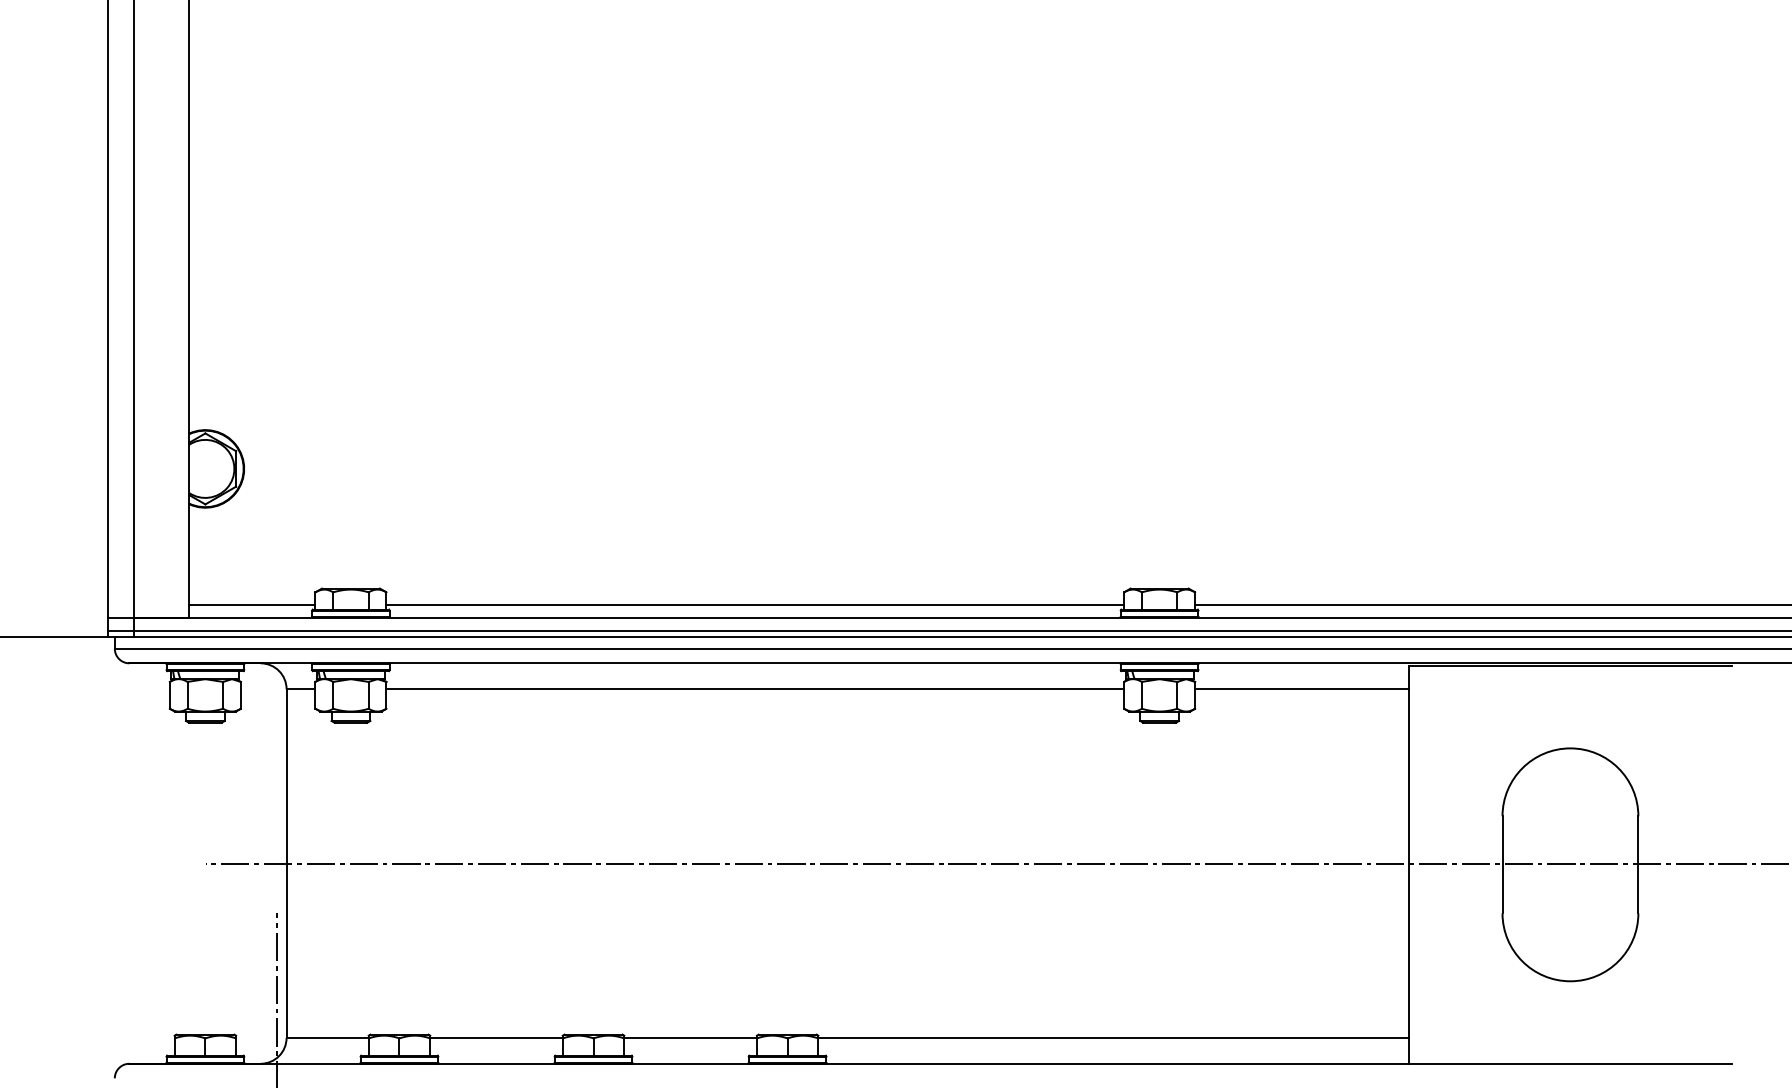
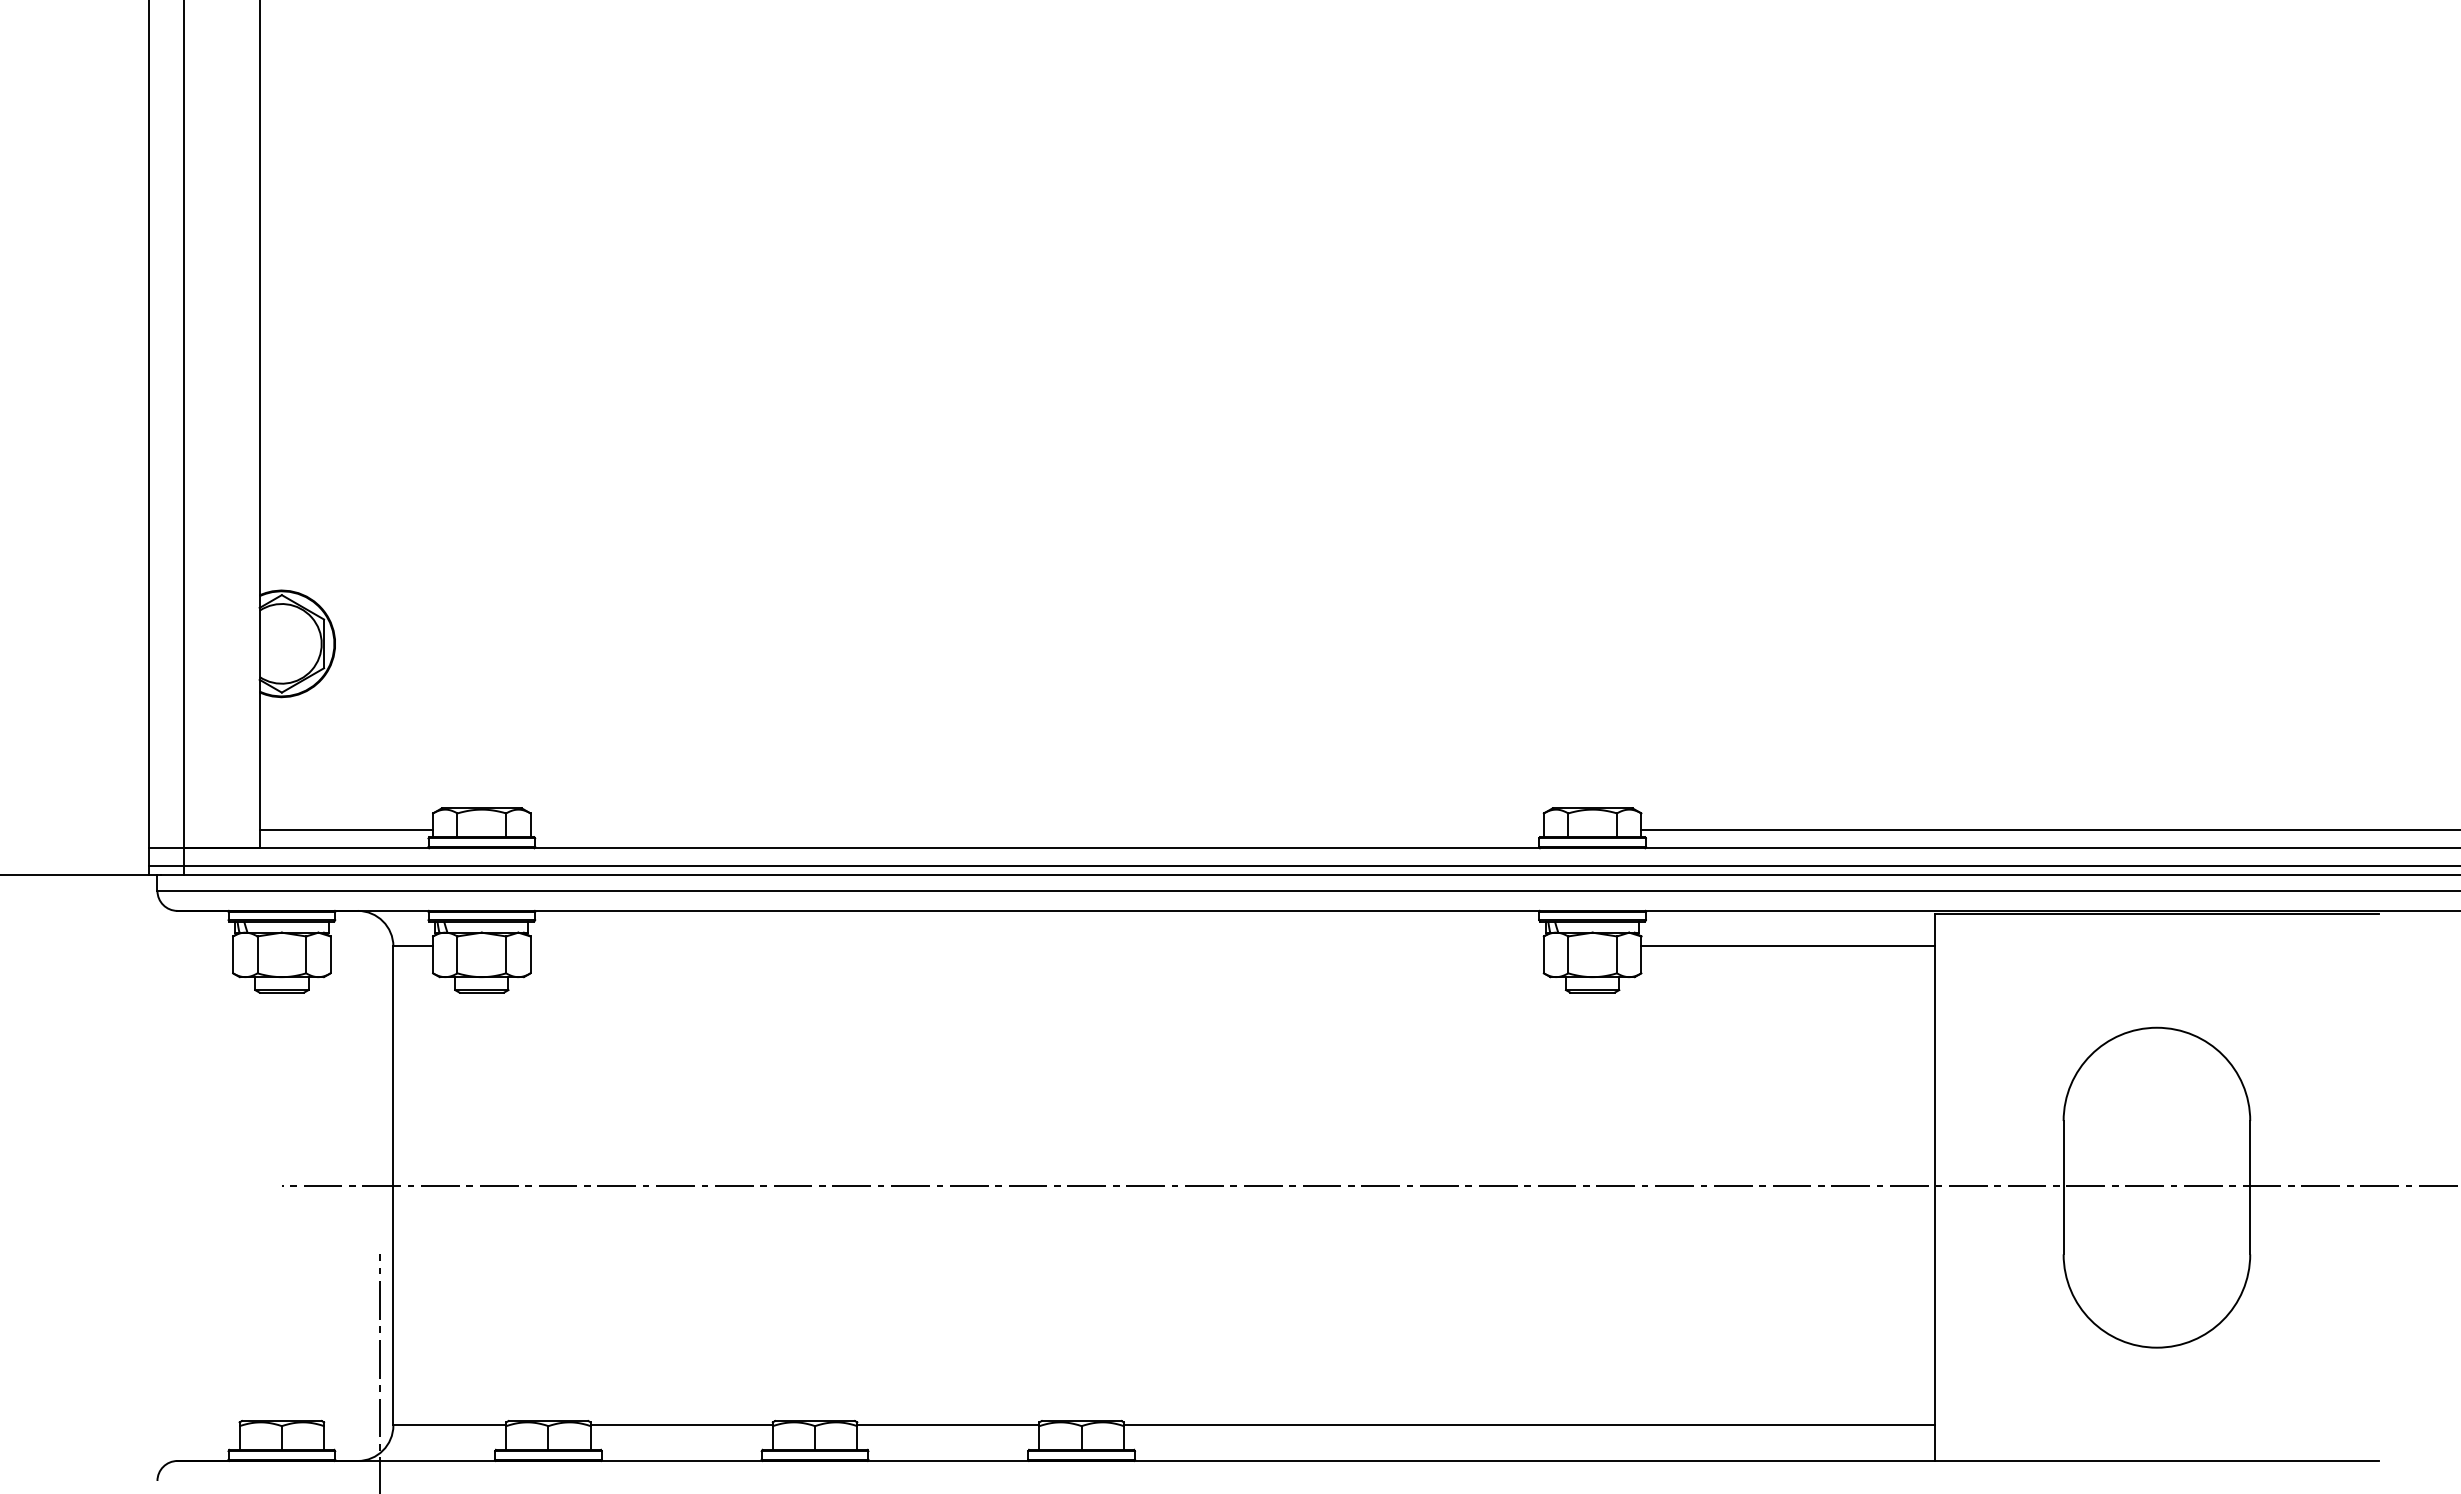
line: (754, 604) -> (1036, 830), removed
line: (754, 689) -> (1036, 946), removed

